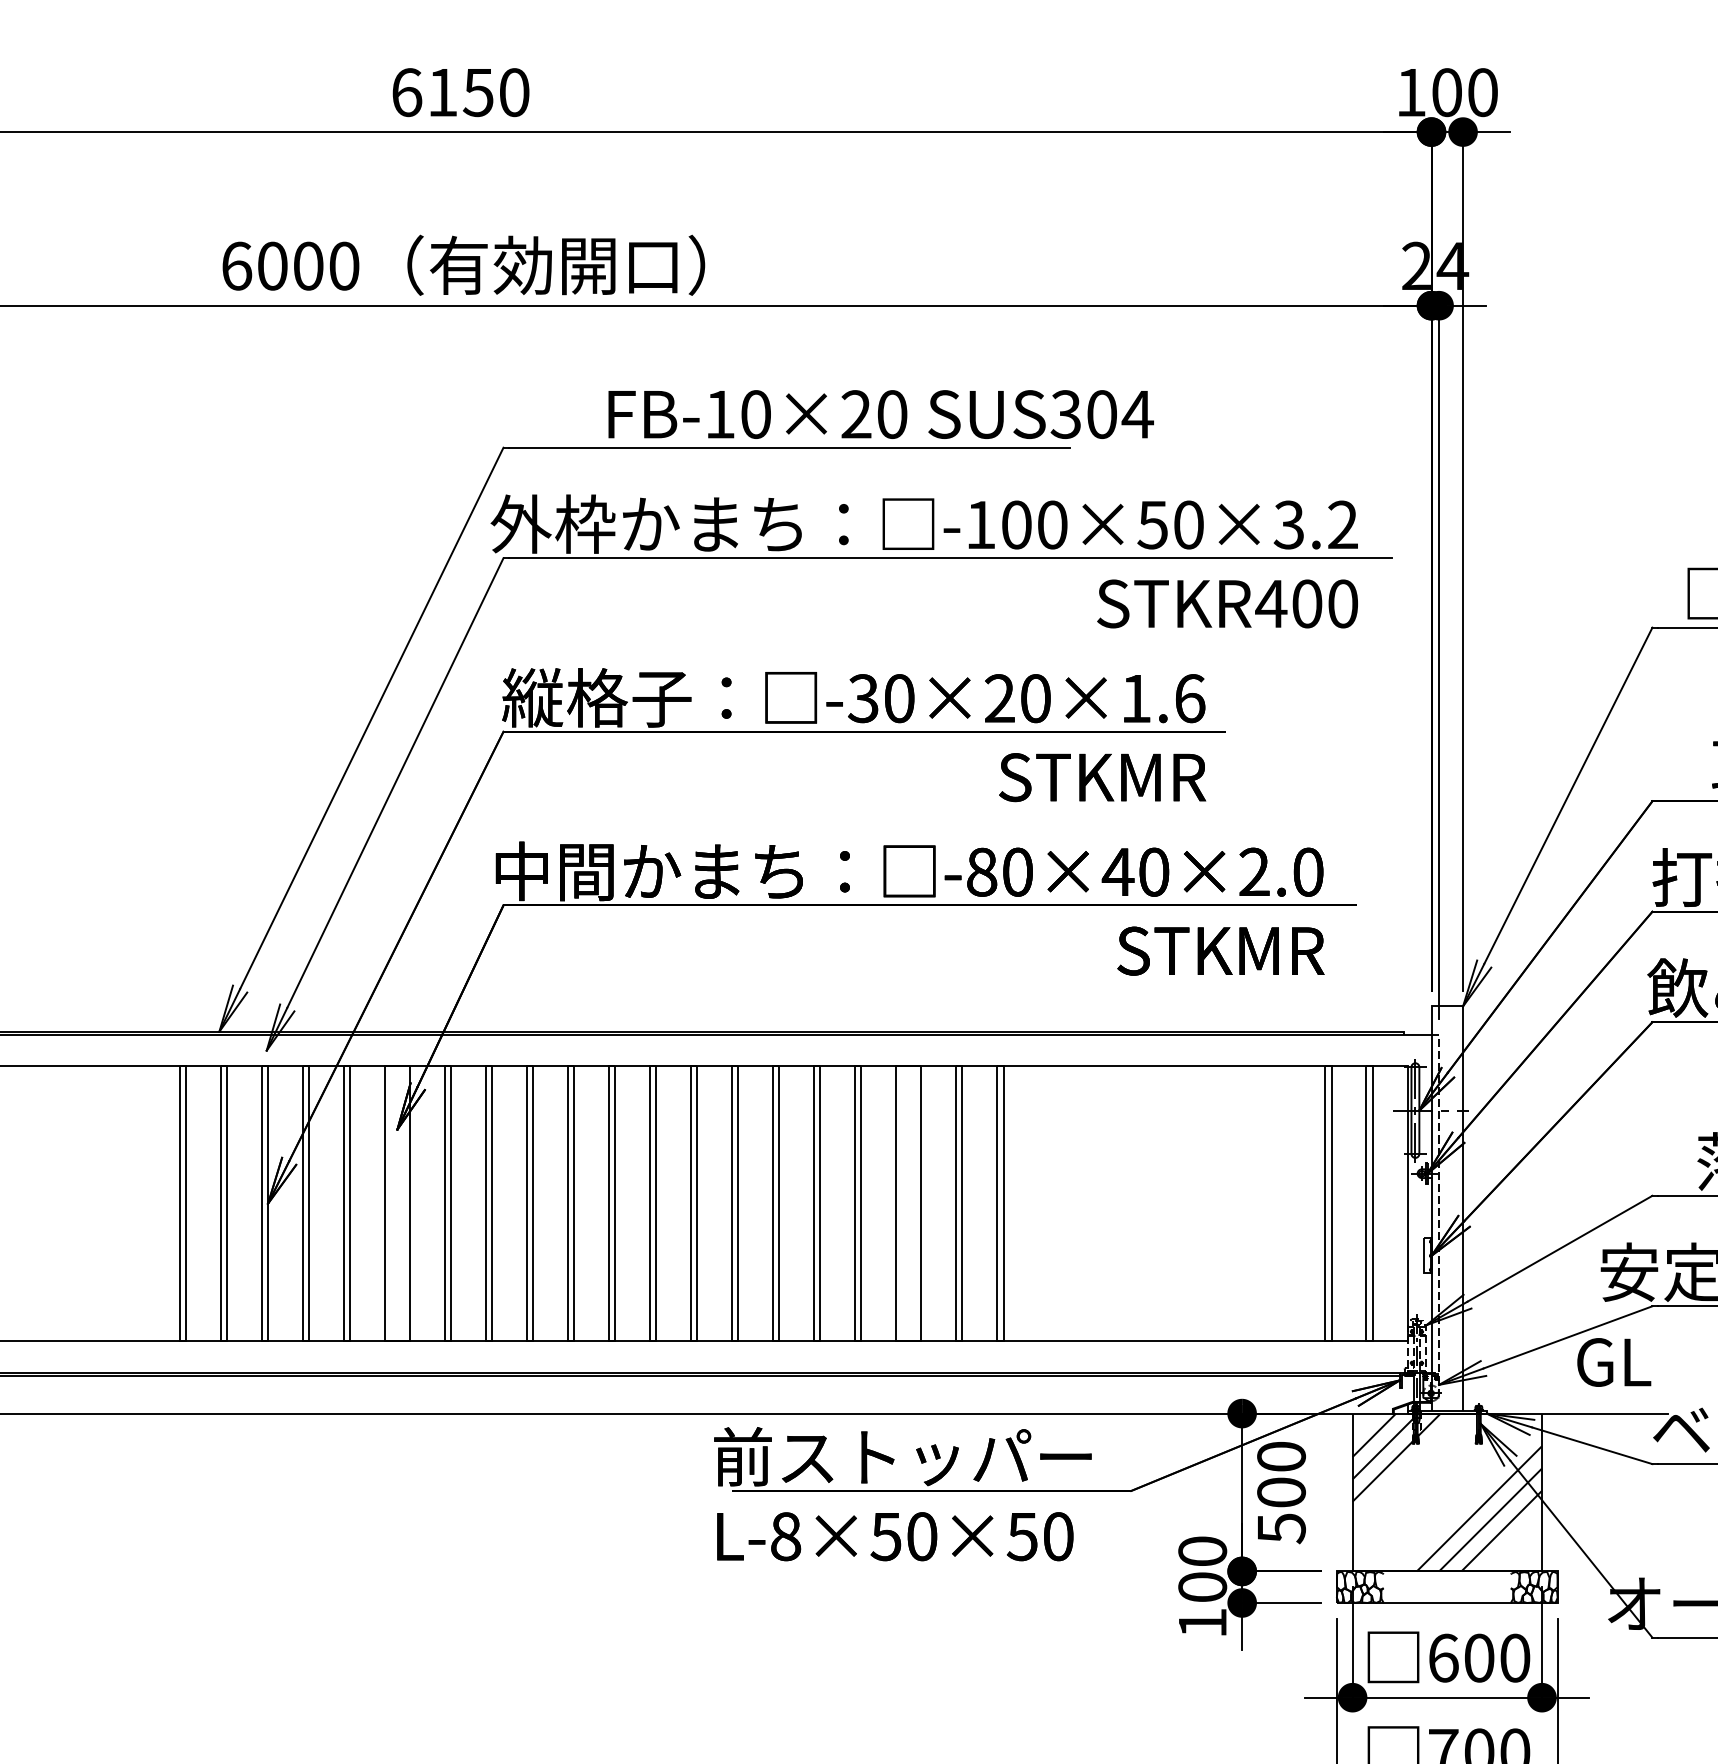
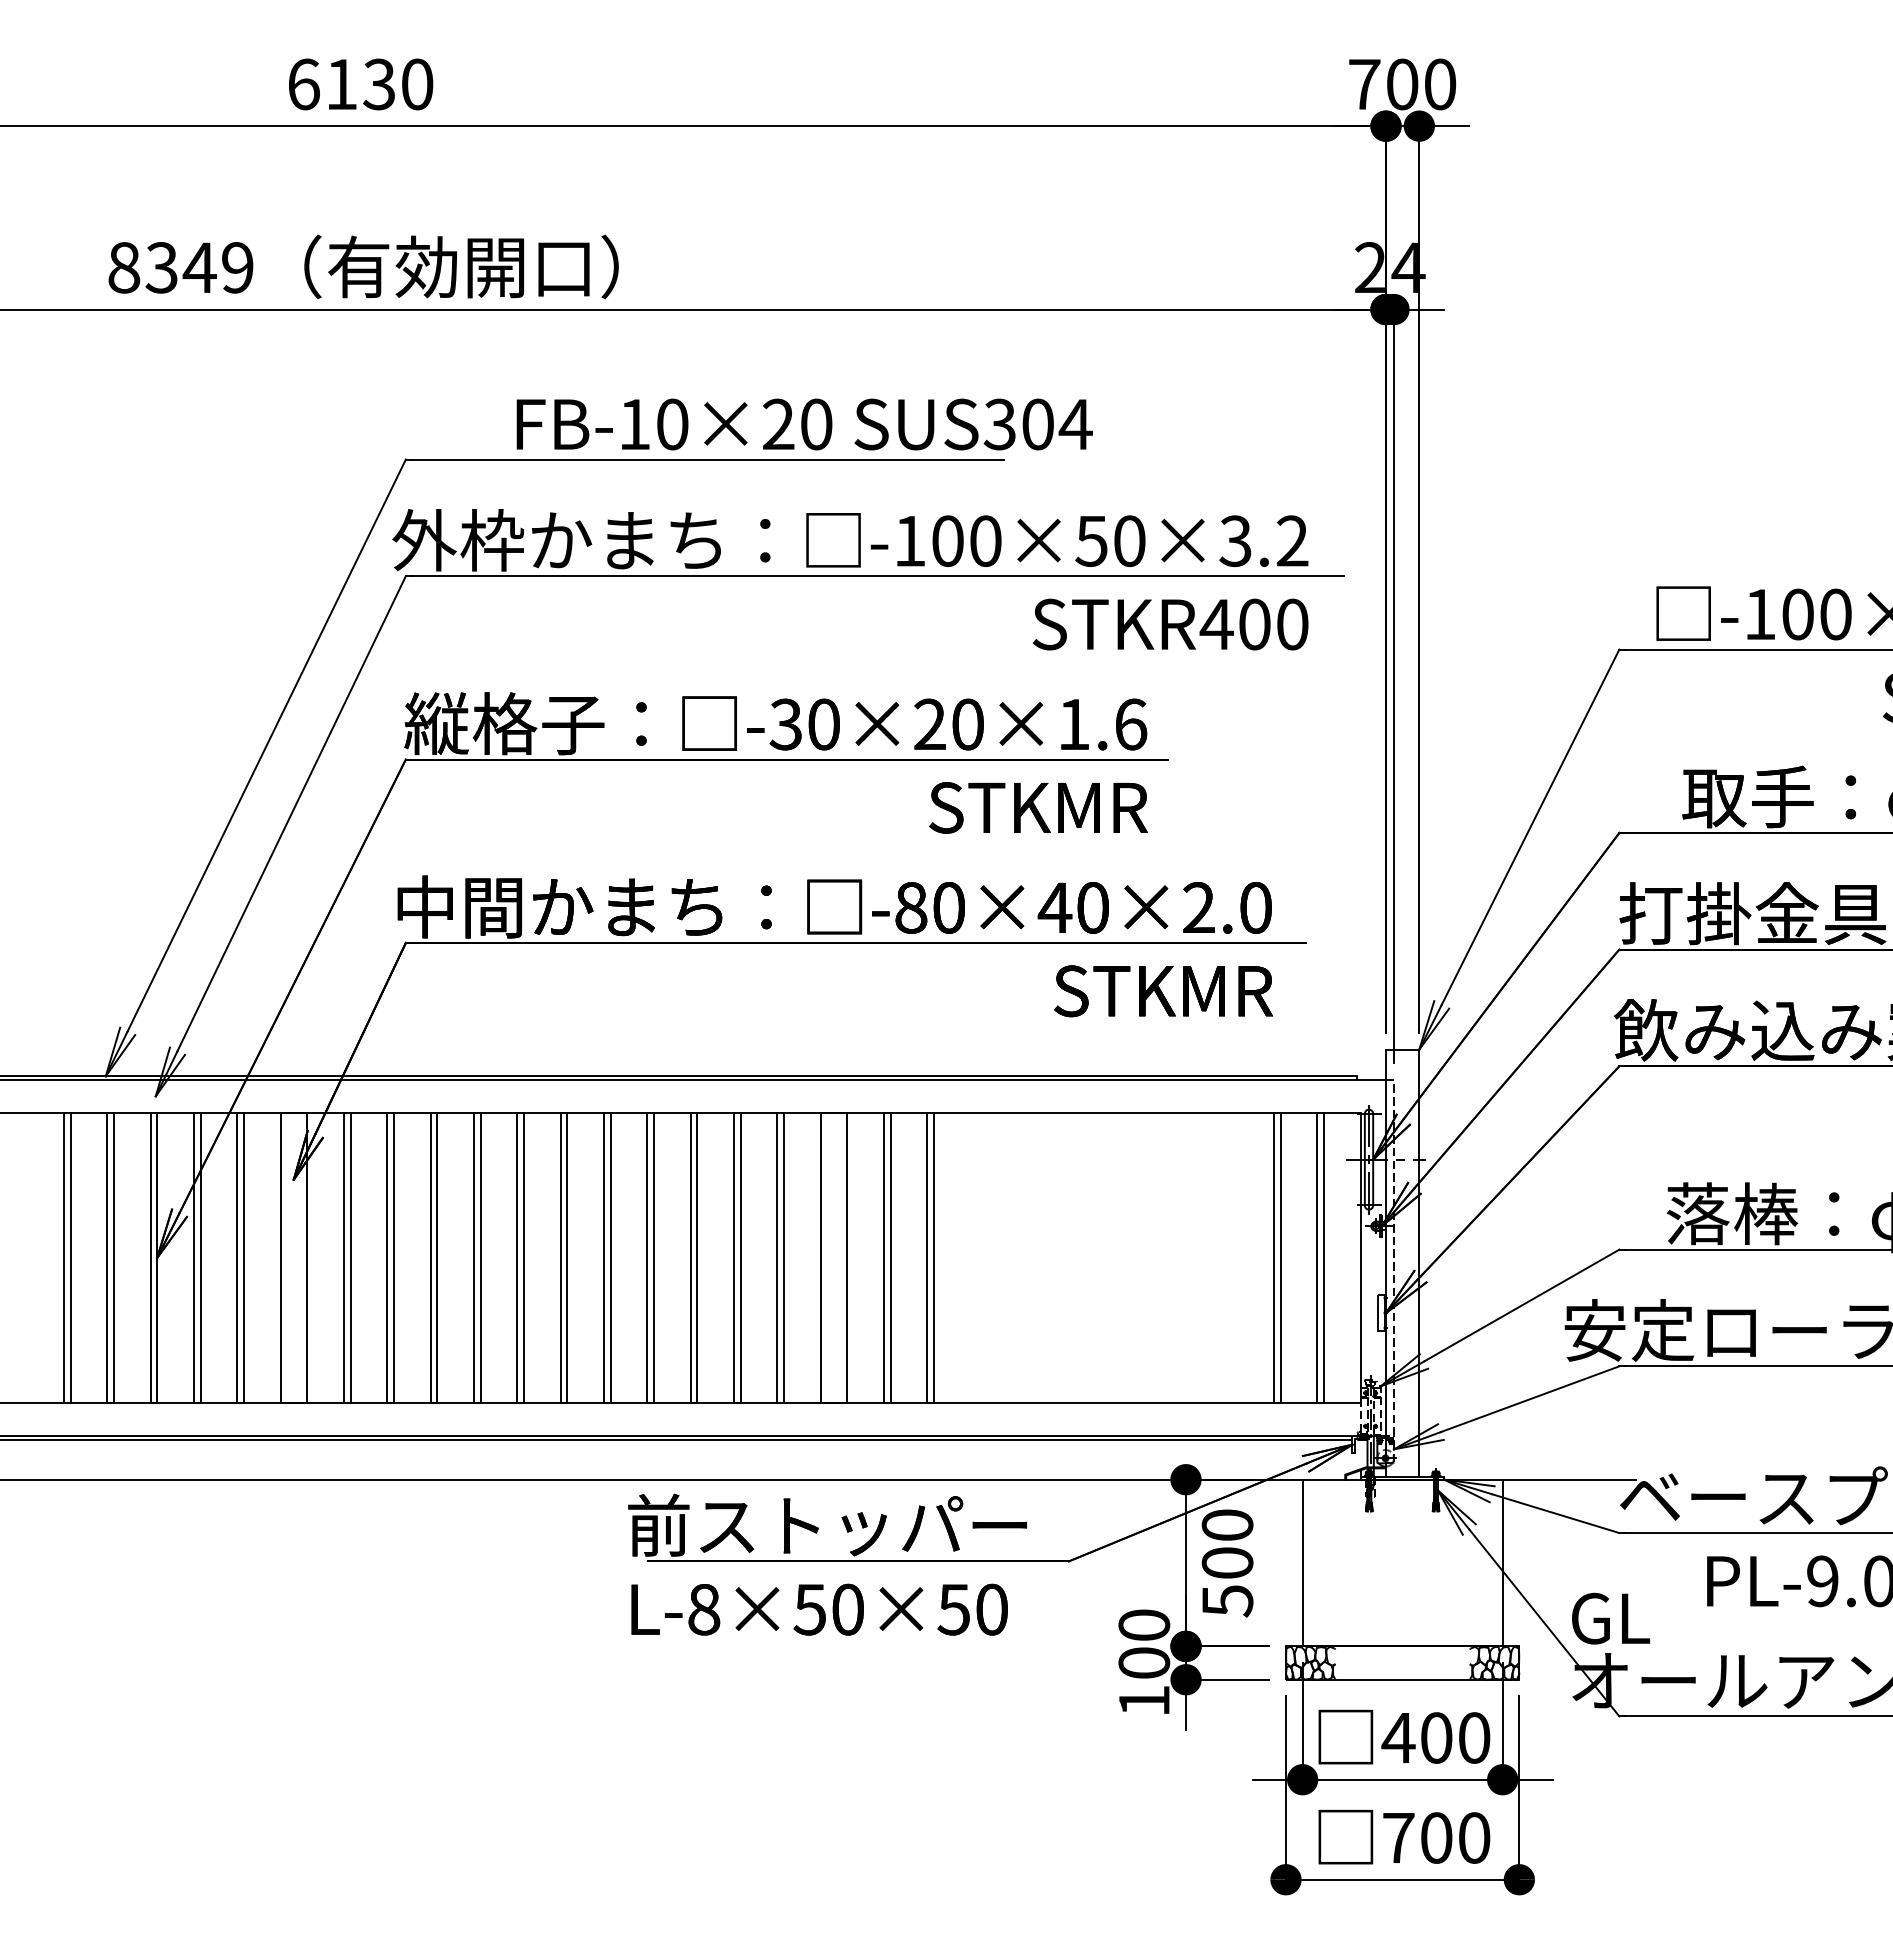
text: (478, 91) -> (379, 83), 6150 -> 6130
text: (1411, 92) -> (1364, 84), 100 -> 700
text: (290, 265) -> (180, 267), 6000 -> 8349
text: (1613, 1362) -> (1610, 1618), moved
hatch: (1447, 1492) -> (1402, 1562), removed
text: (1443, 1657) -> (1398, 1737), 600 -> 400

